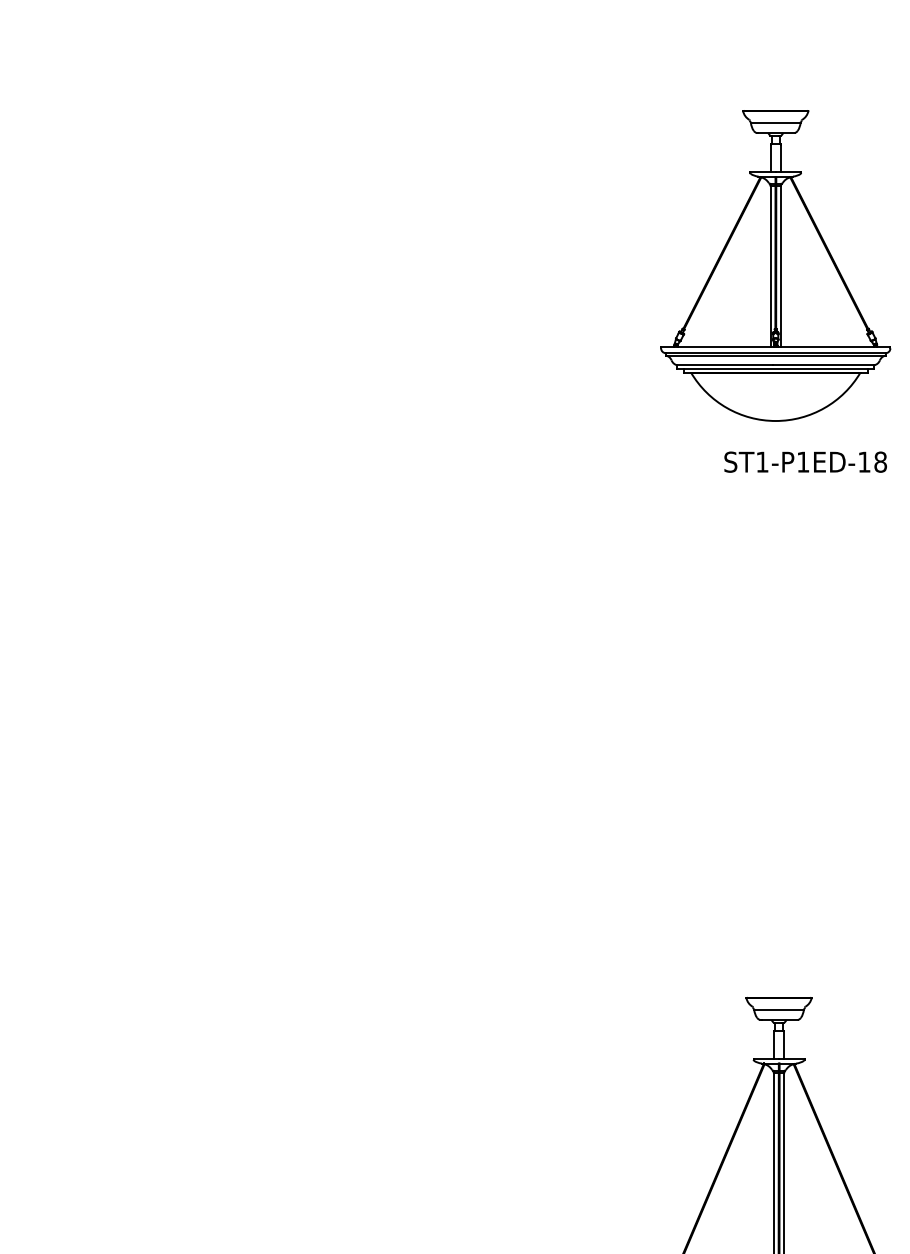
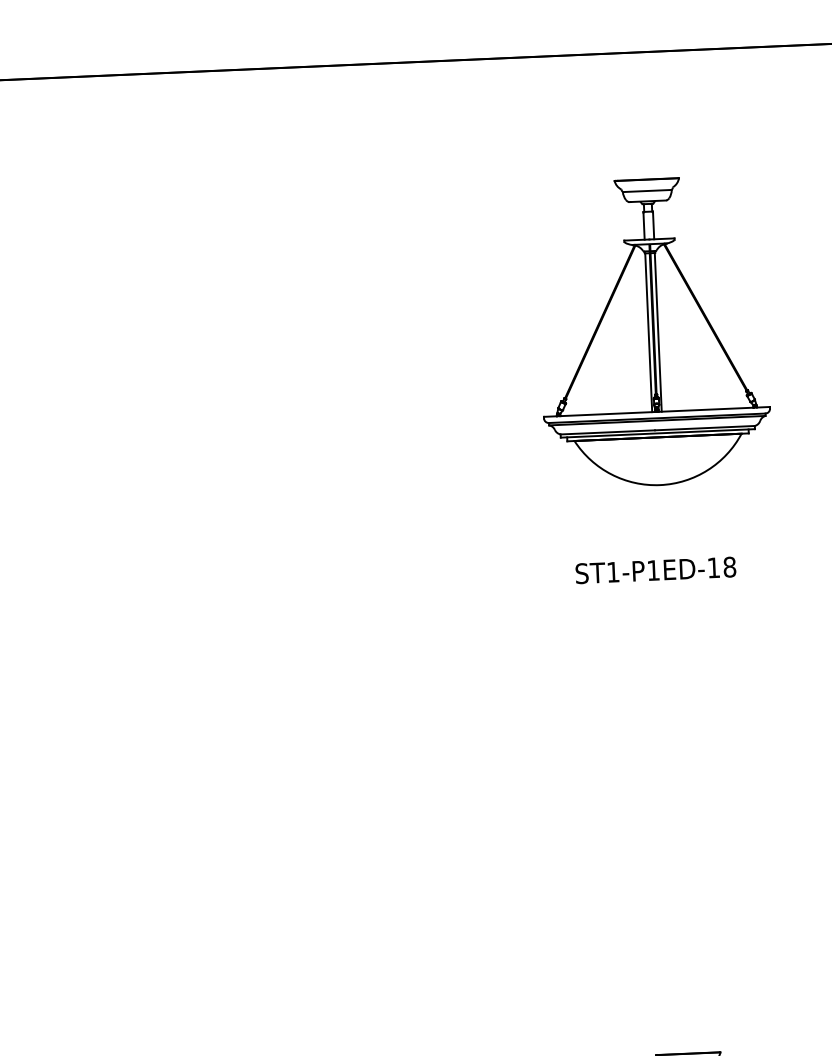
text: (805, 461) -> (655, 569), moved

